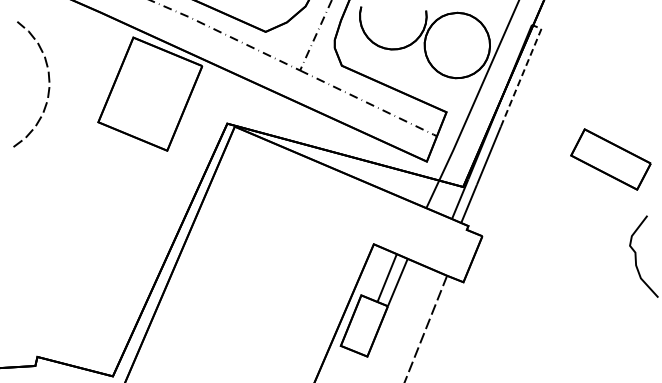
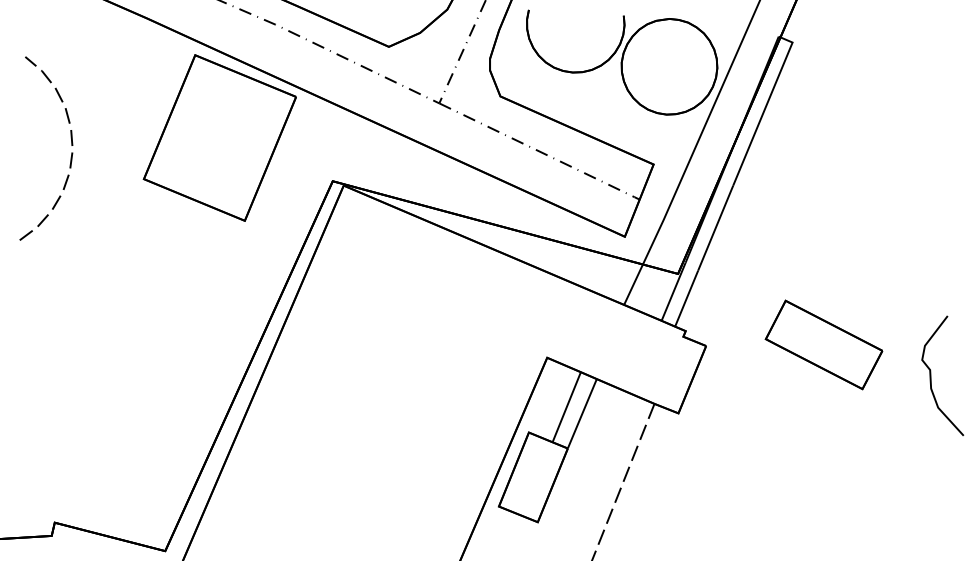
line: (523, 72) -> (766, 106), dashed -> solid
curve: (48, 82) -> (70, 145), moved
part: (610, 159) -> (823, 344), moved

